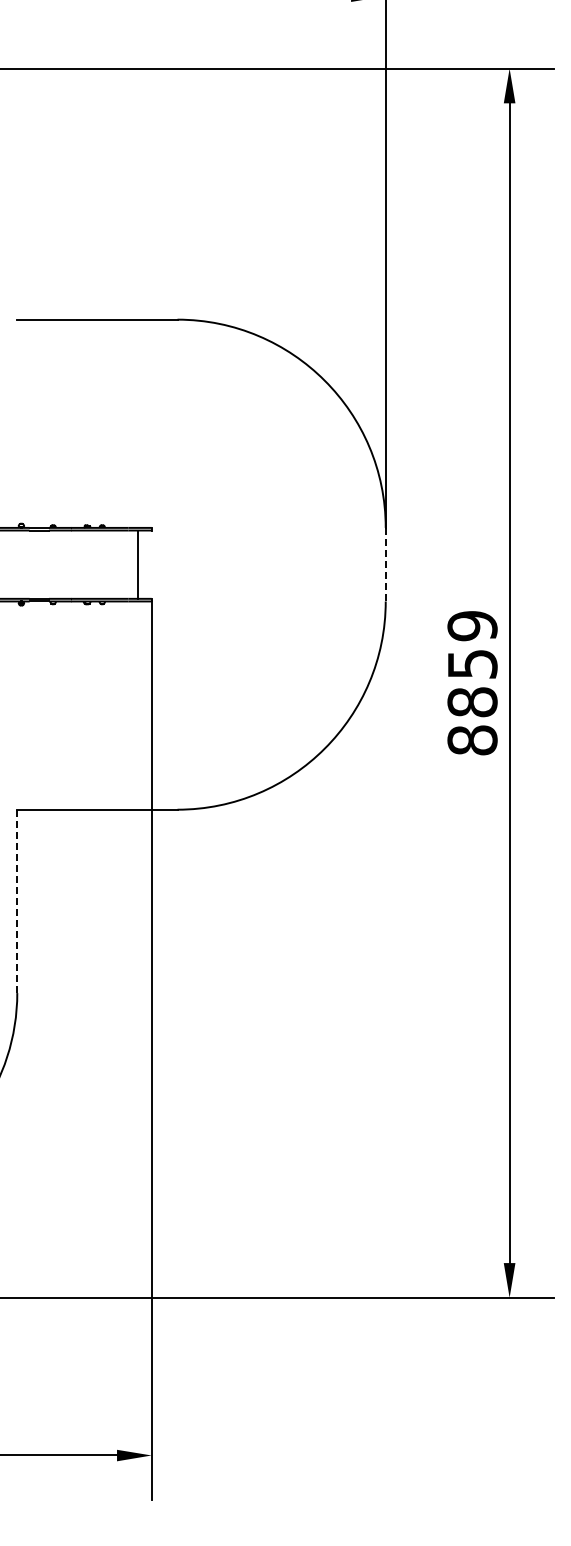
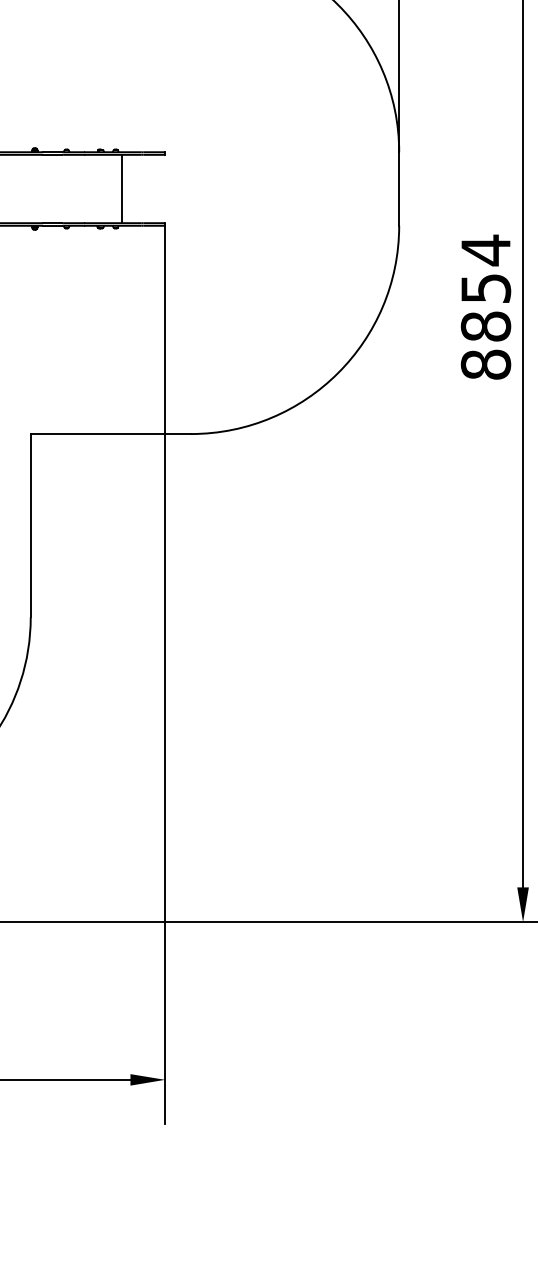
line: (138, 564) -> (121, 188), moved
line: (385, 564) -> (398, 188), dashed -> solid
text: (472, 626) -> (485, 250), 8859 -> 8854
line: (17, 901) -> (30, 525), dashed -> solid

